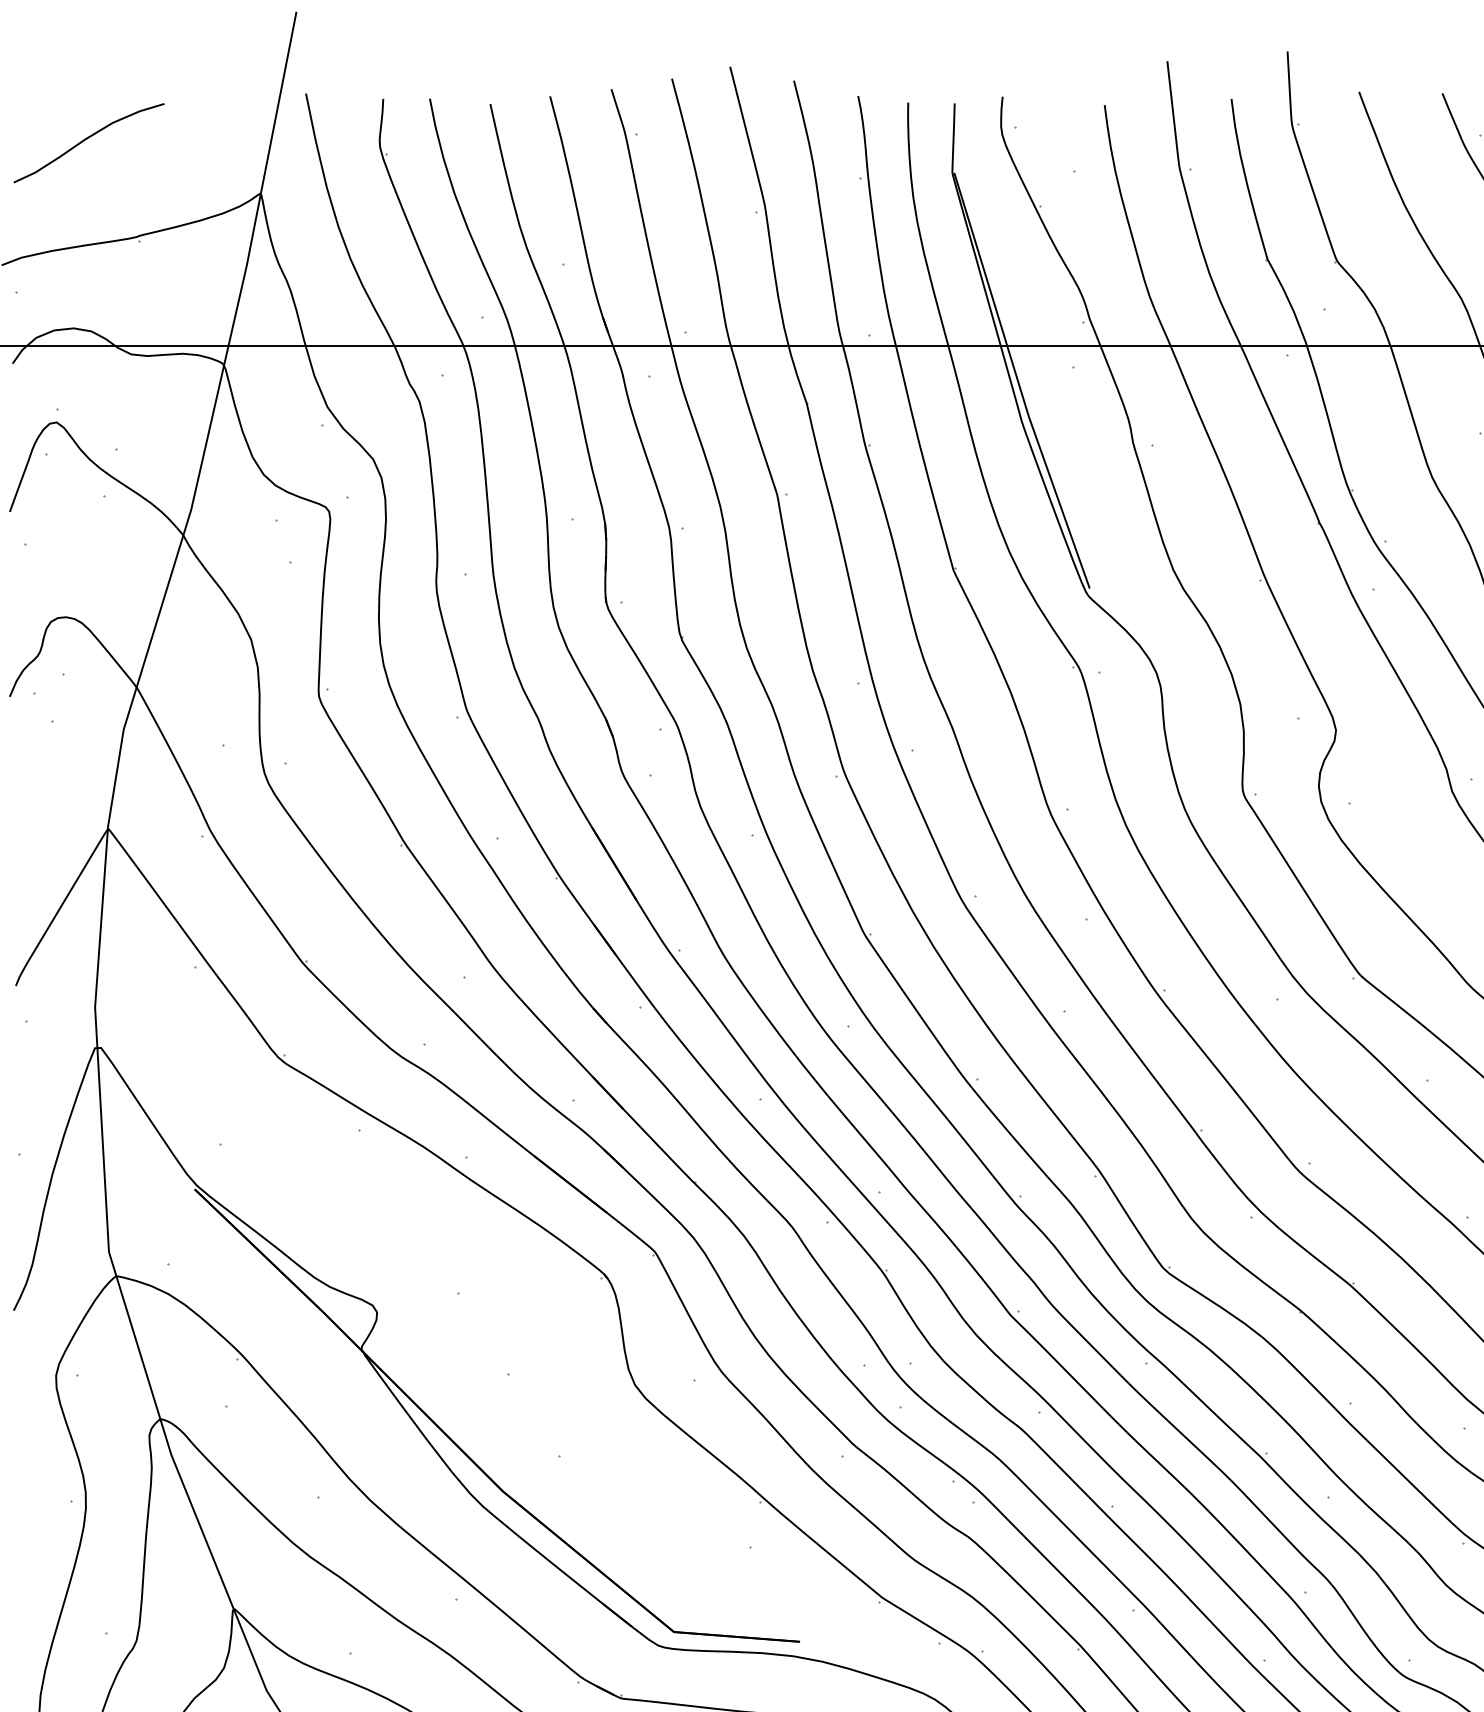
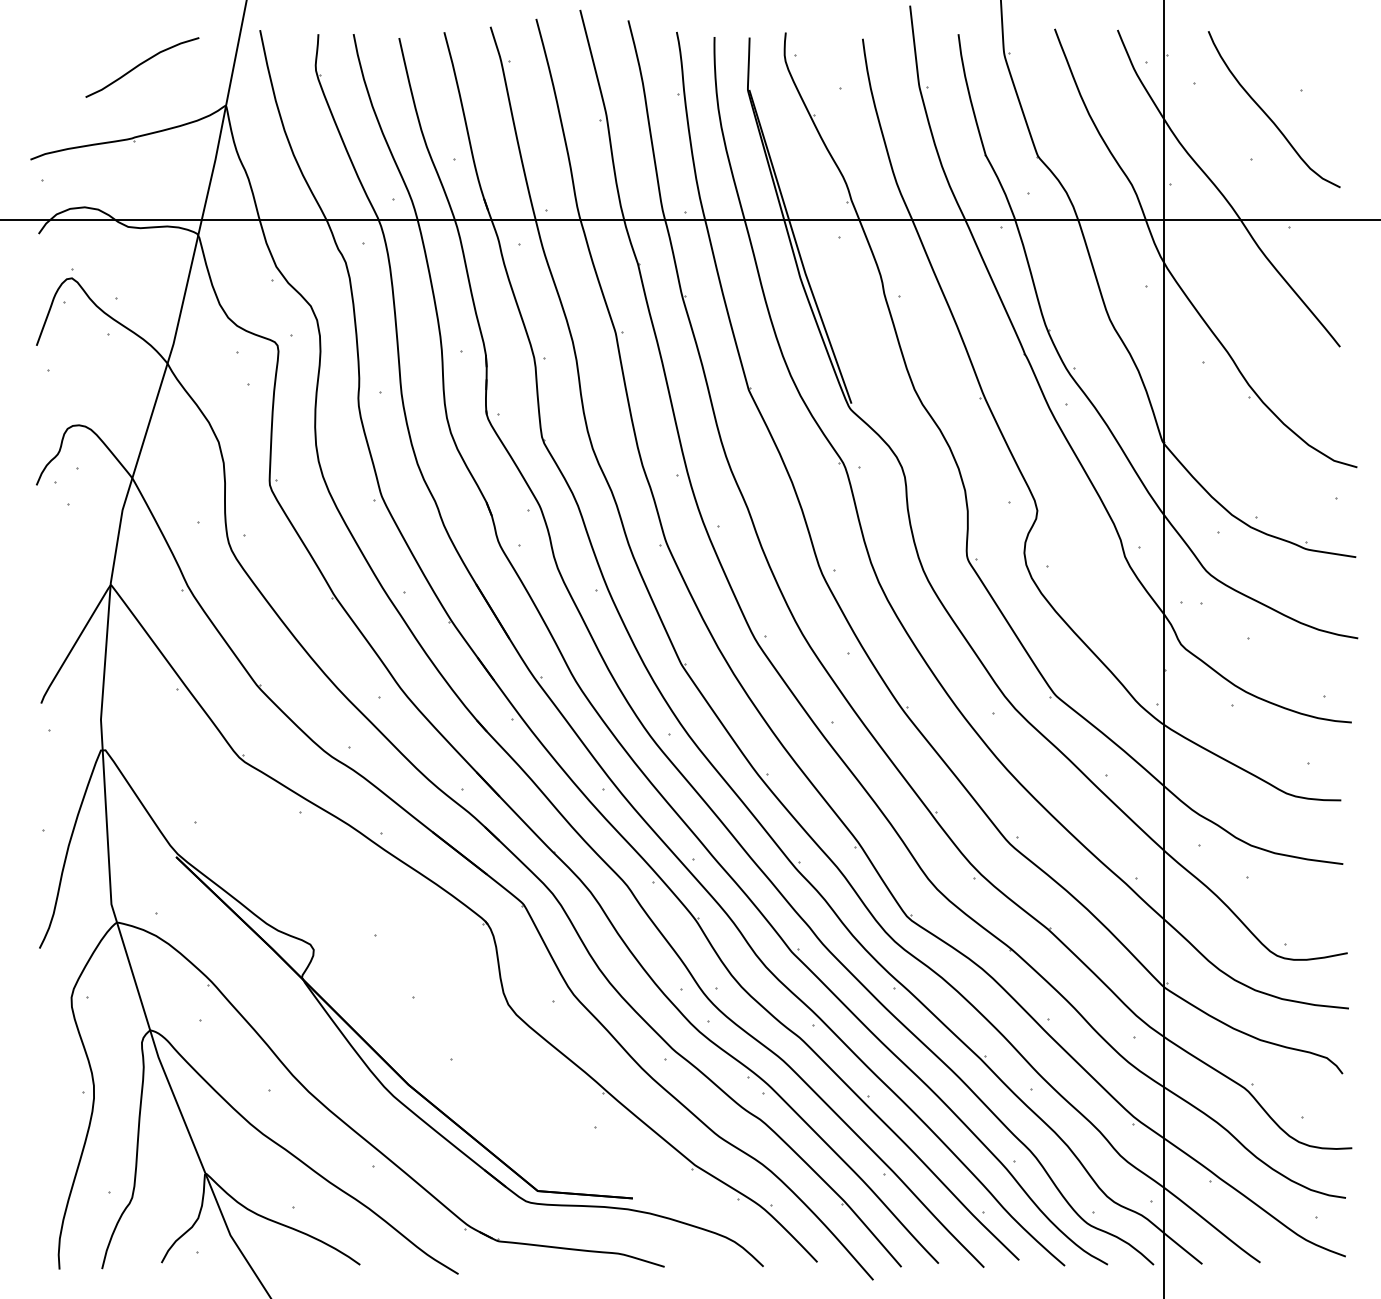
curve: (86, 140) -> (140, 65), moved

